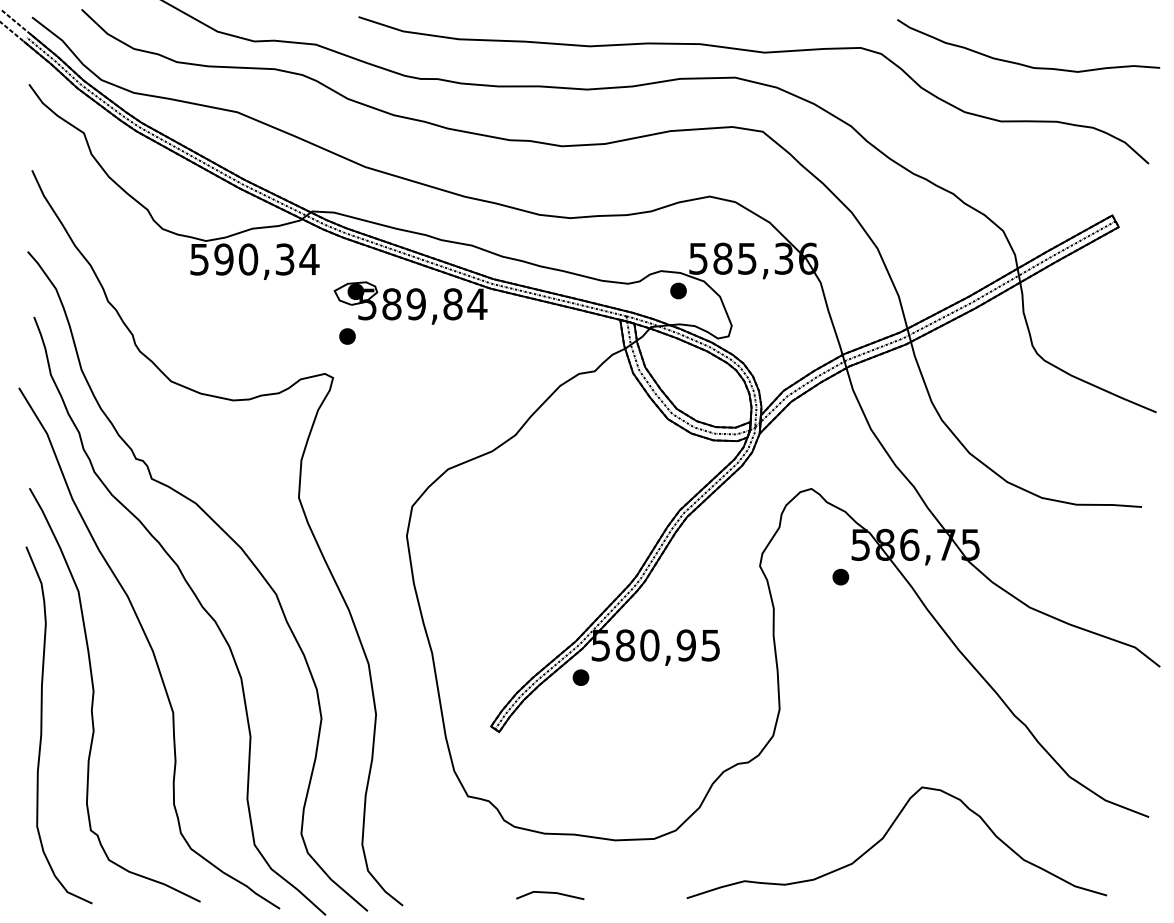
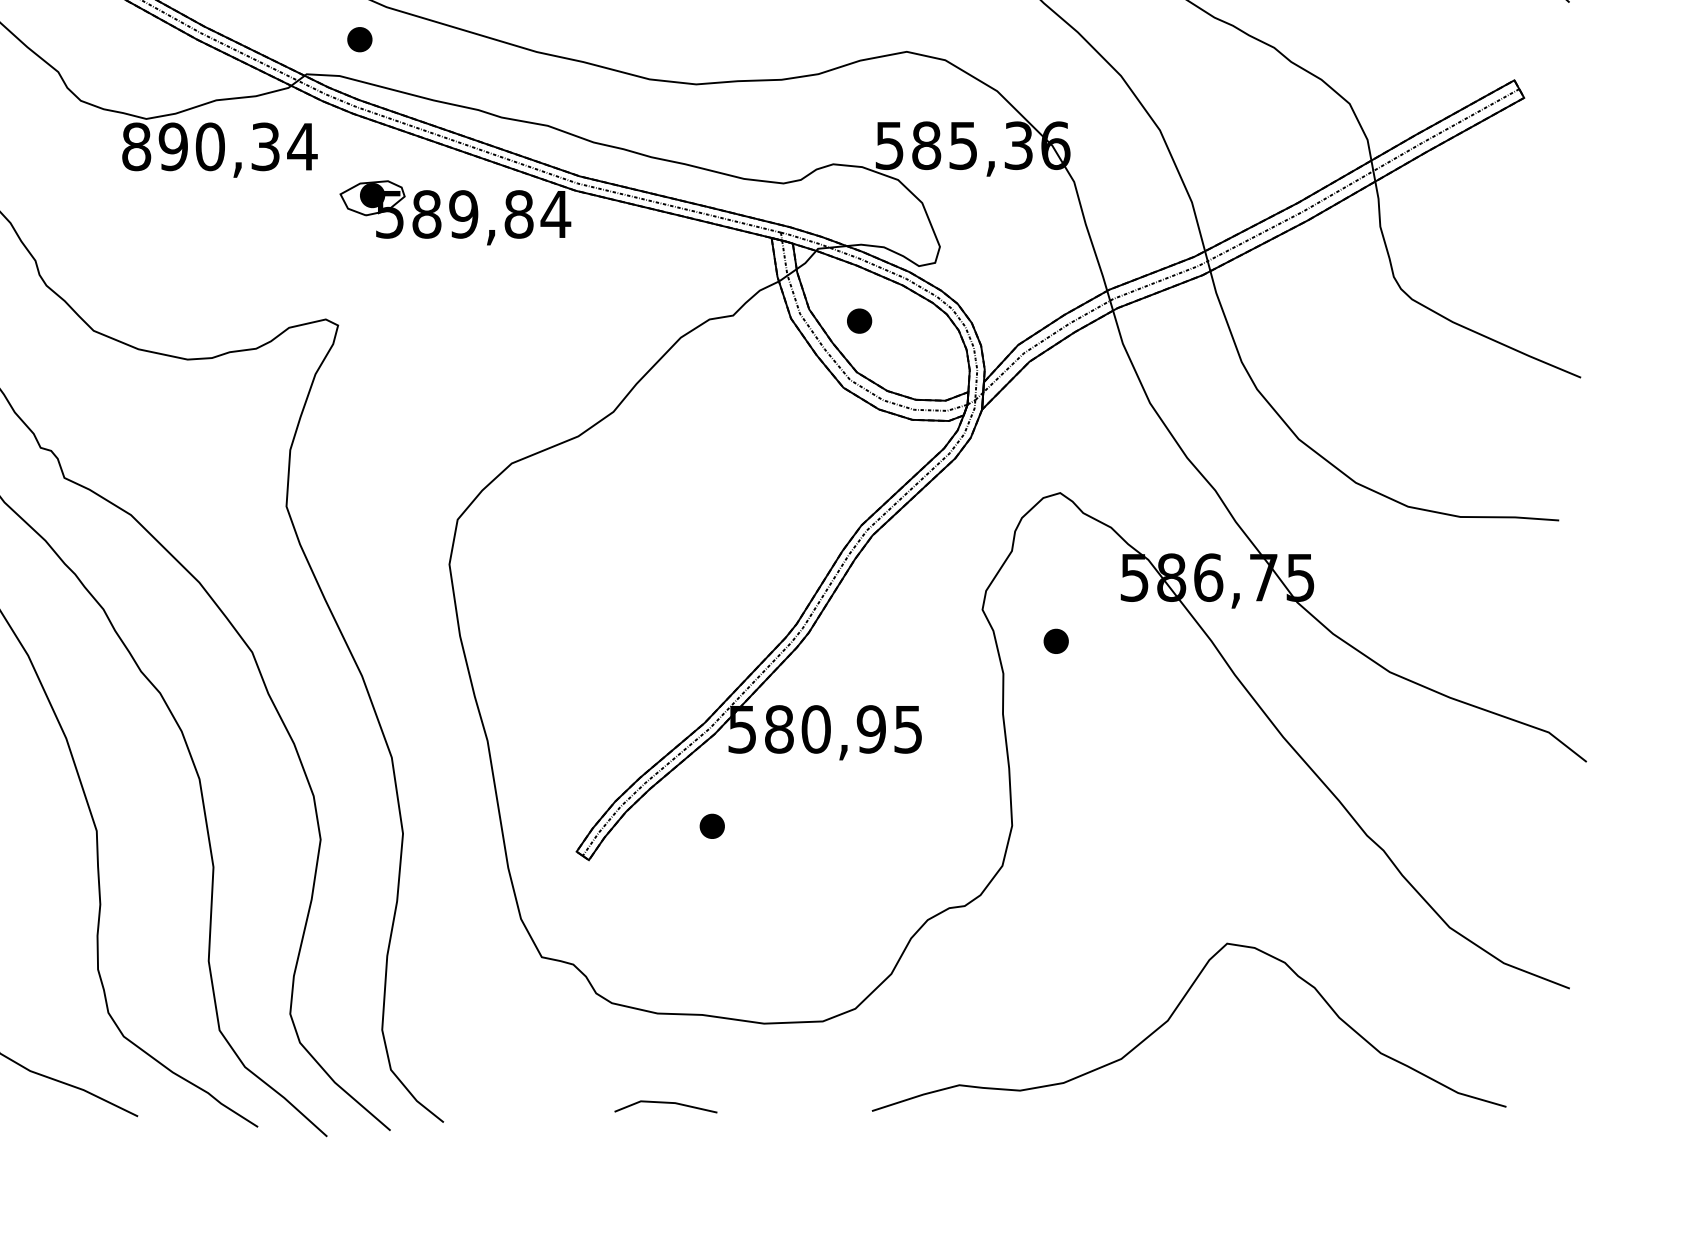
text: (199, 259) -> (136, 146), 590,34 -> 890,34
part: (678, 290) -> (859, 320), moved
part: (347, 336) -> (359, 39), moved
part: (840, 576) -> (1055, 640), moved
part: (580, 677) -> (711, 826), moved

